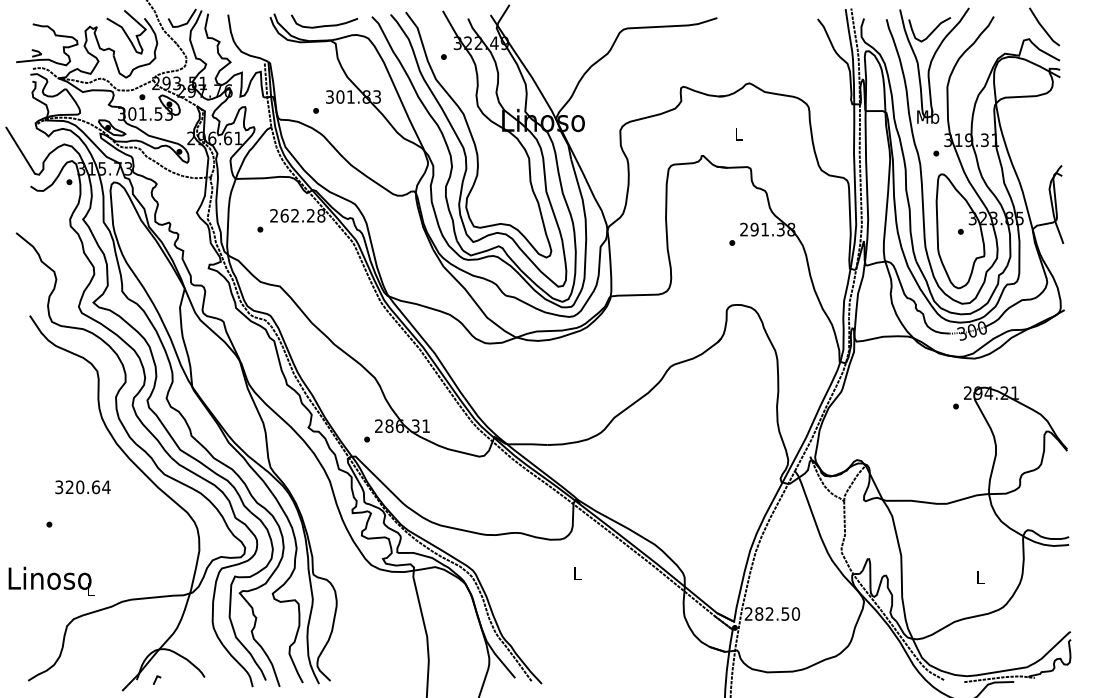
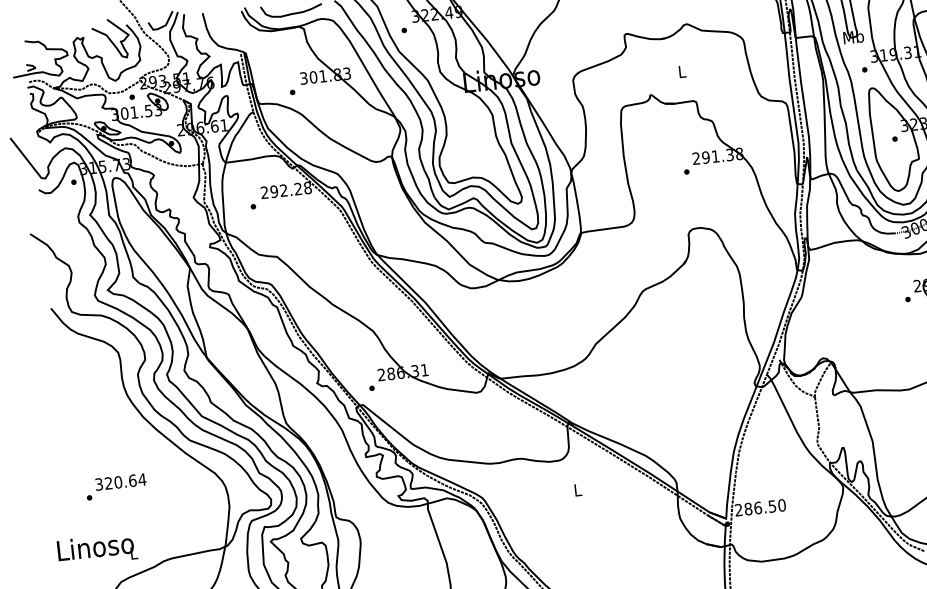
text: (284, 215) -> (274, 191), 262.28 -> 292.28
text: (82, 487) -> (120, 482), moved
text: (769, 613) -> (757, 507), 282.50 -> 286.50

